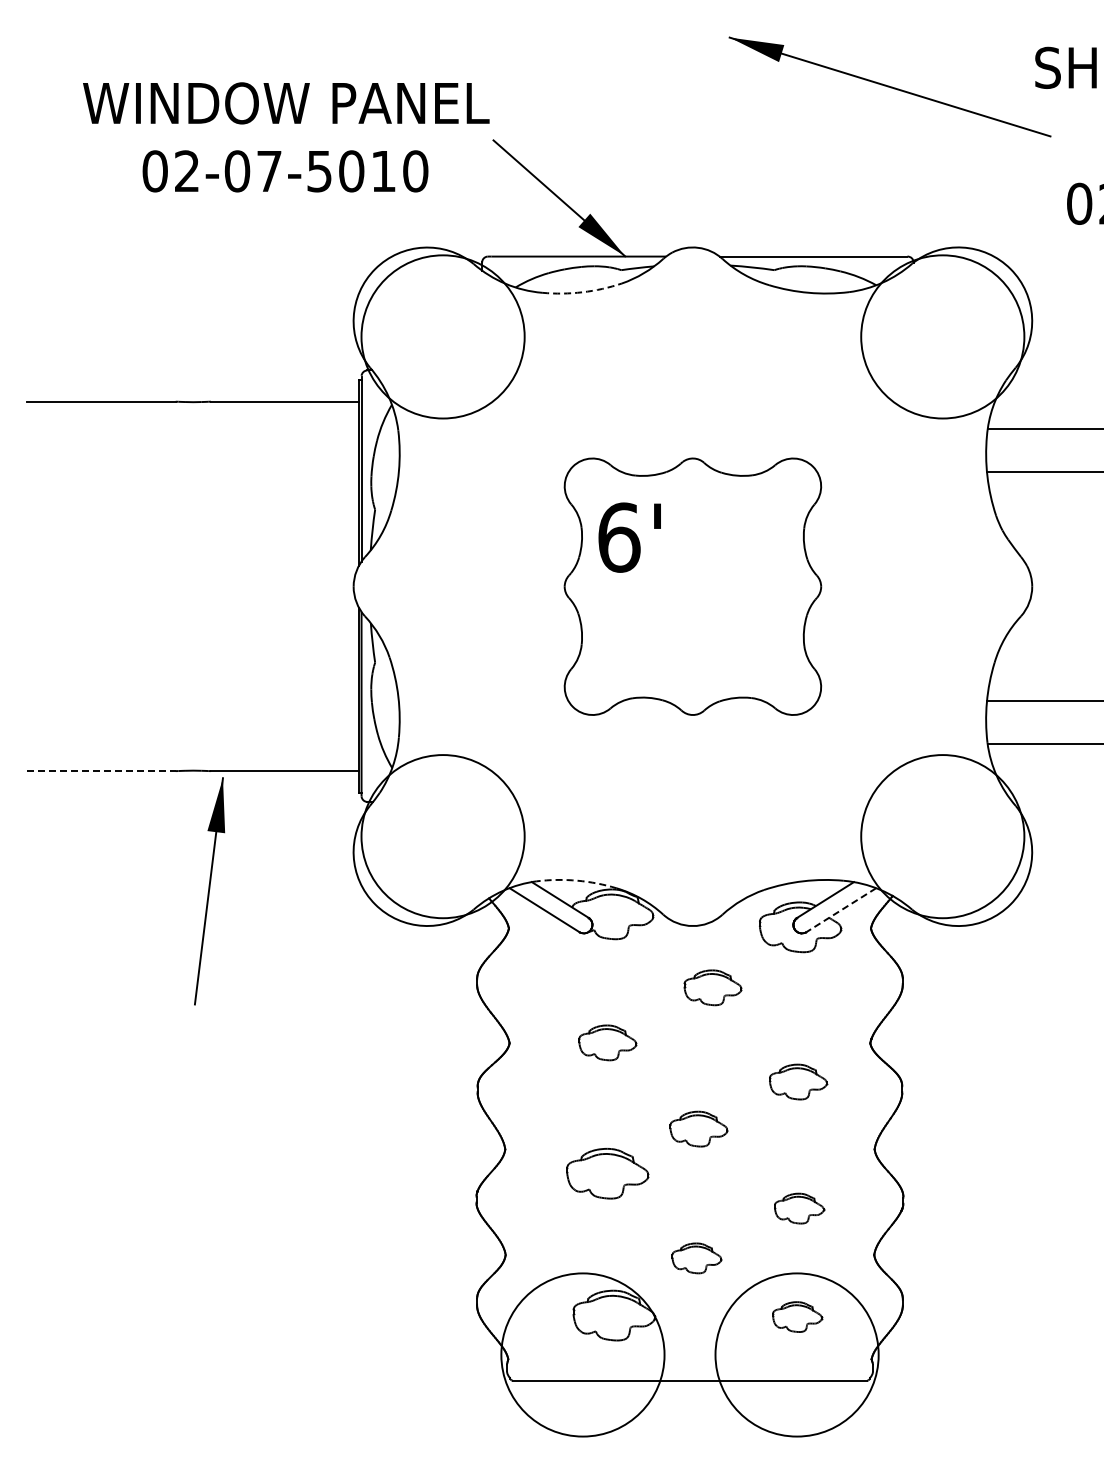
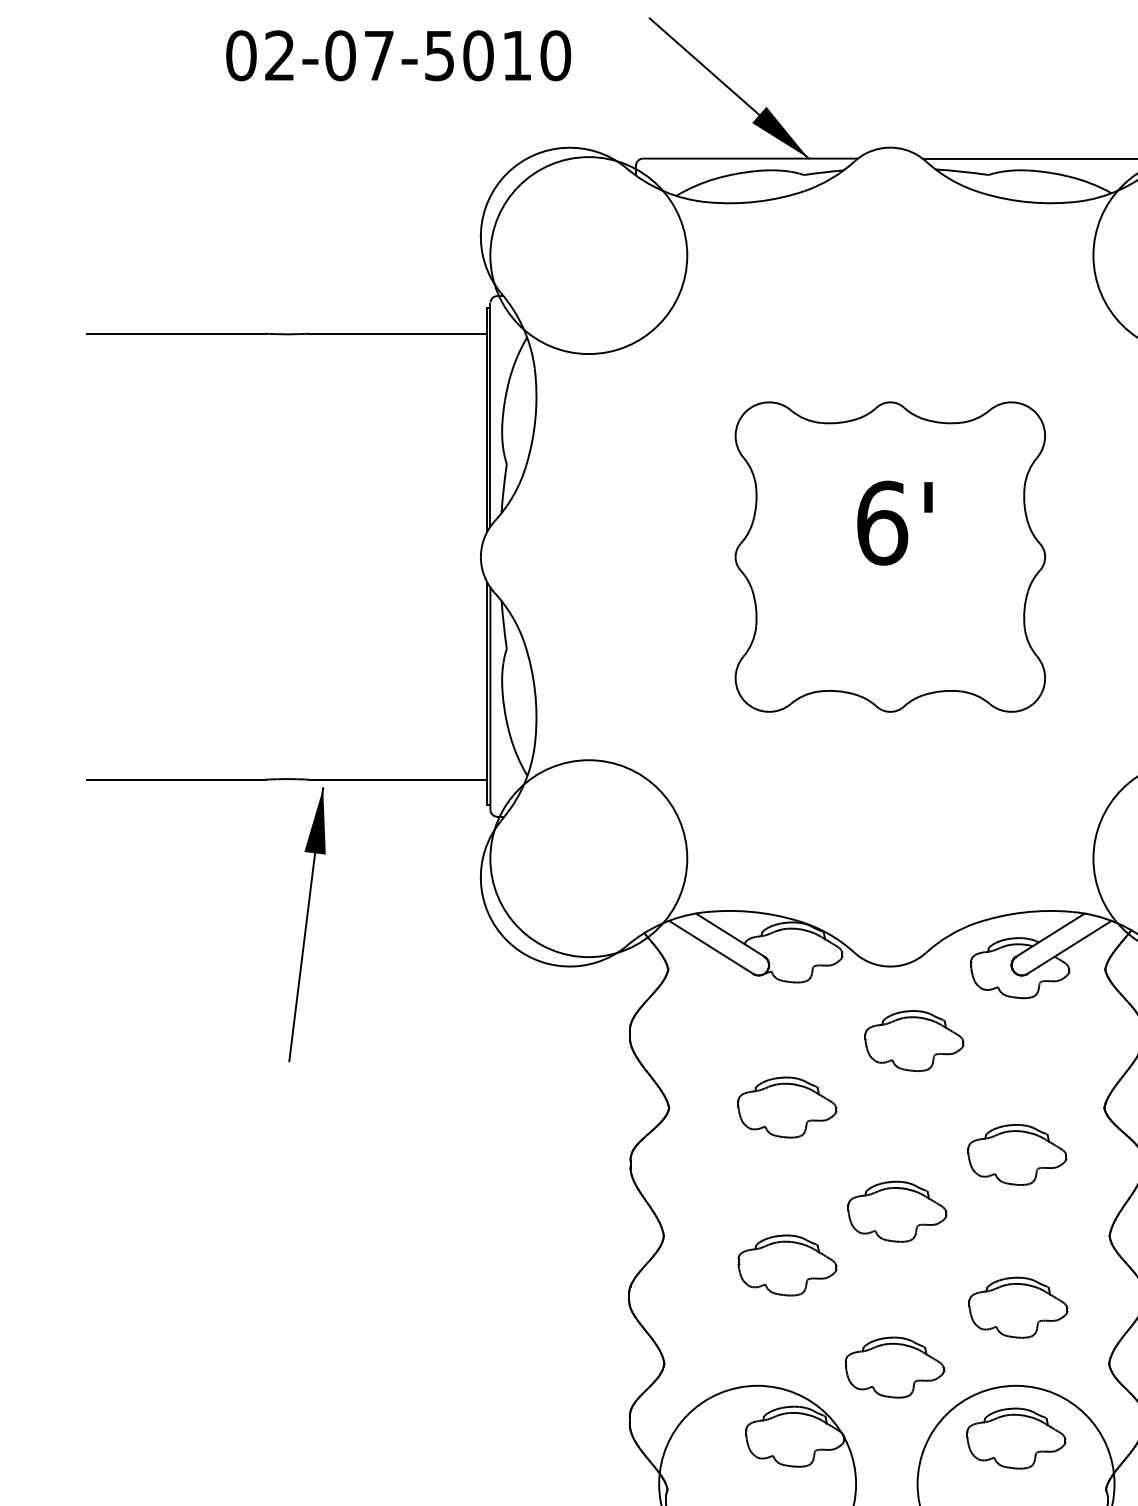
arc: (582, 292) -> (757, 201), dashed -> solid
text: (629, 537) -> (894, 523), moved
line: (101, 771) -> (176, 780), dashed -> solid
arc: (577, 880) -> (751, 911), dashed -> solid
line: (840, 910) -> (1068, 947), dashed -> solid
part: (712, 987) -> (913, 1040), size x1.43
part: (607, 1042) -> (787, 1107), size x1.43
part: (798, 1081) -> (1017, 1154), size x1.43
part: (698, 1128) -> (897, 1210), size x1.43
part: (799, 1208) -> (1018, 1307), size x1.67
part: (696, 1258) -> (894, 1367), size x1.67
part: (797, 1316) -> (1016, 1437), size x1.67

